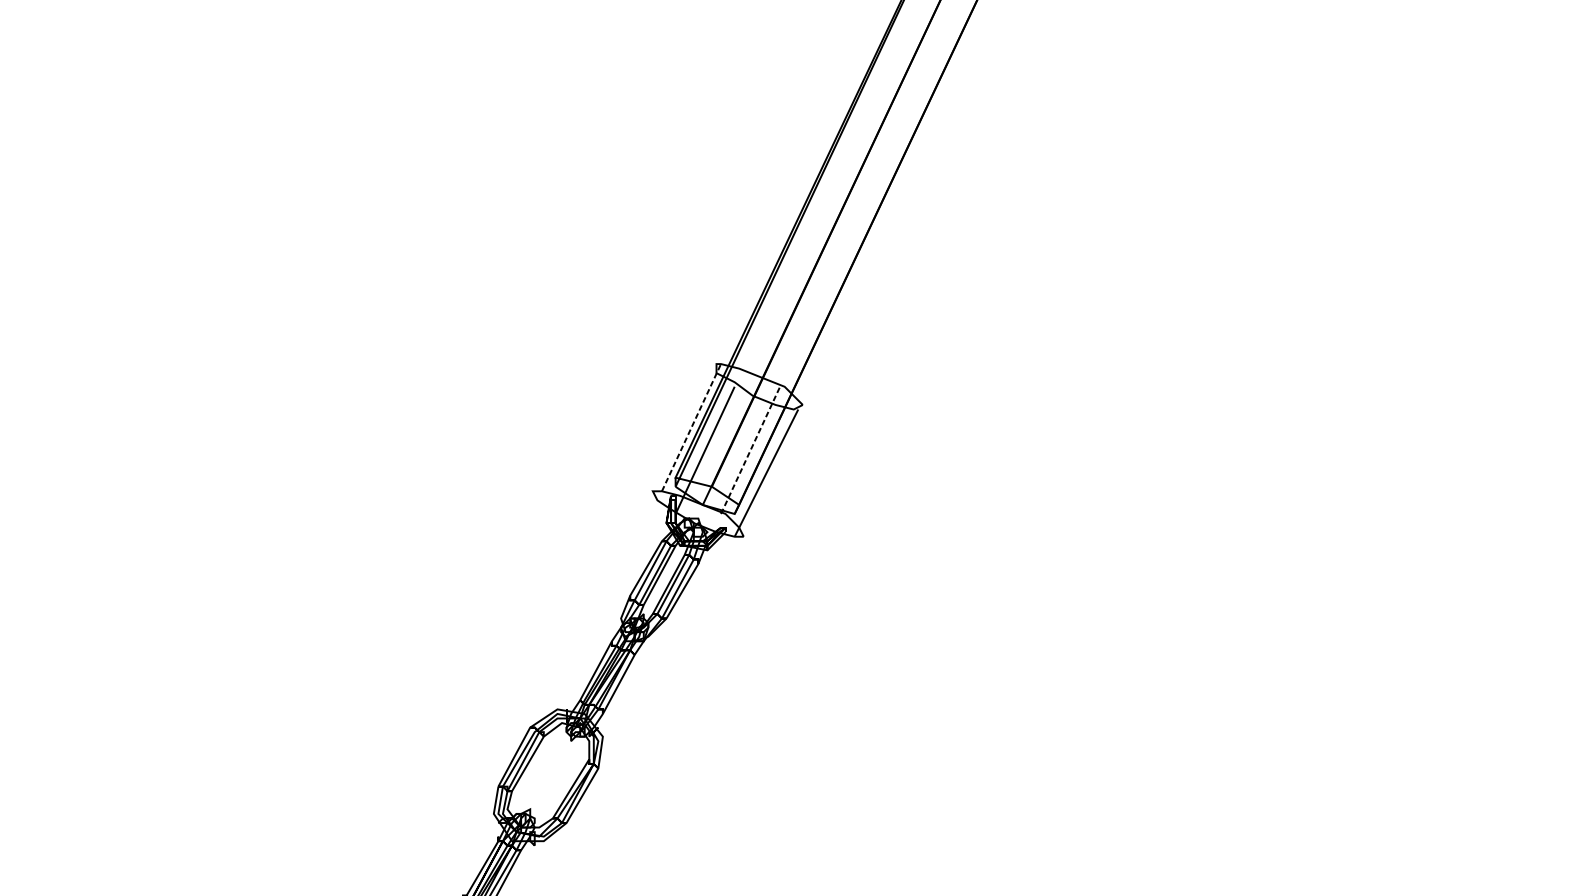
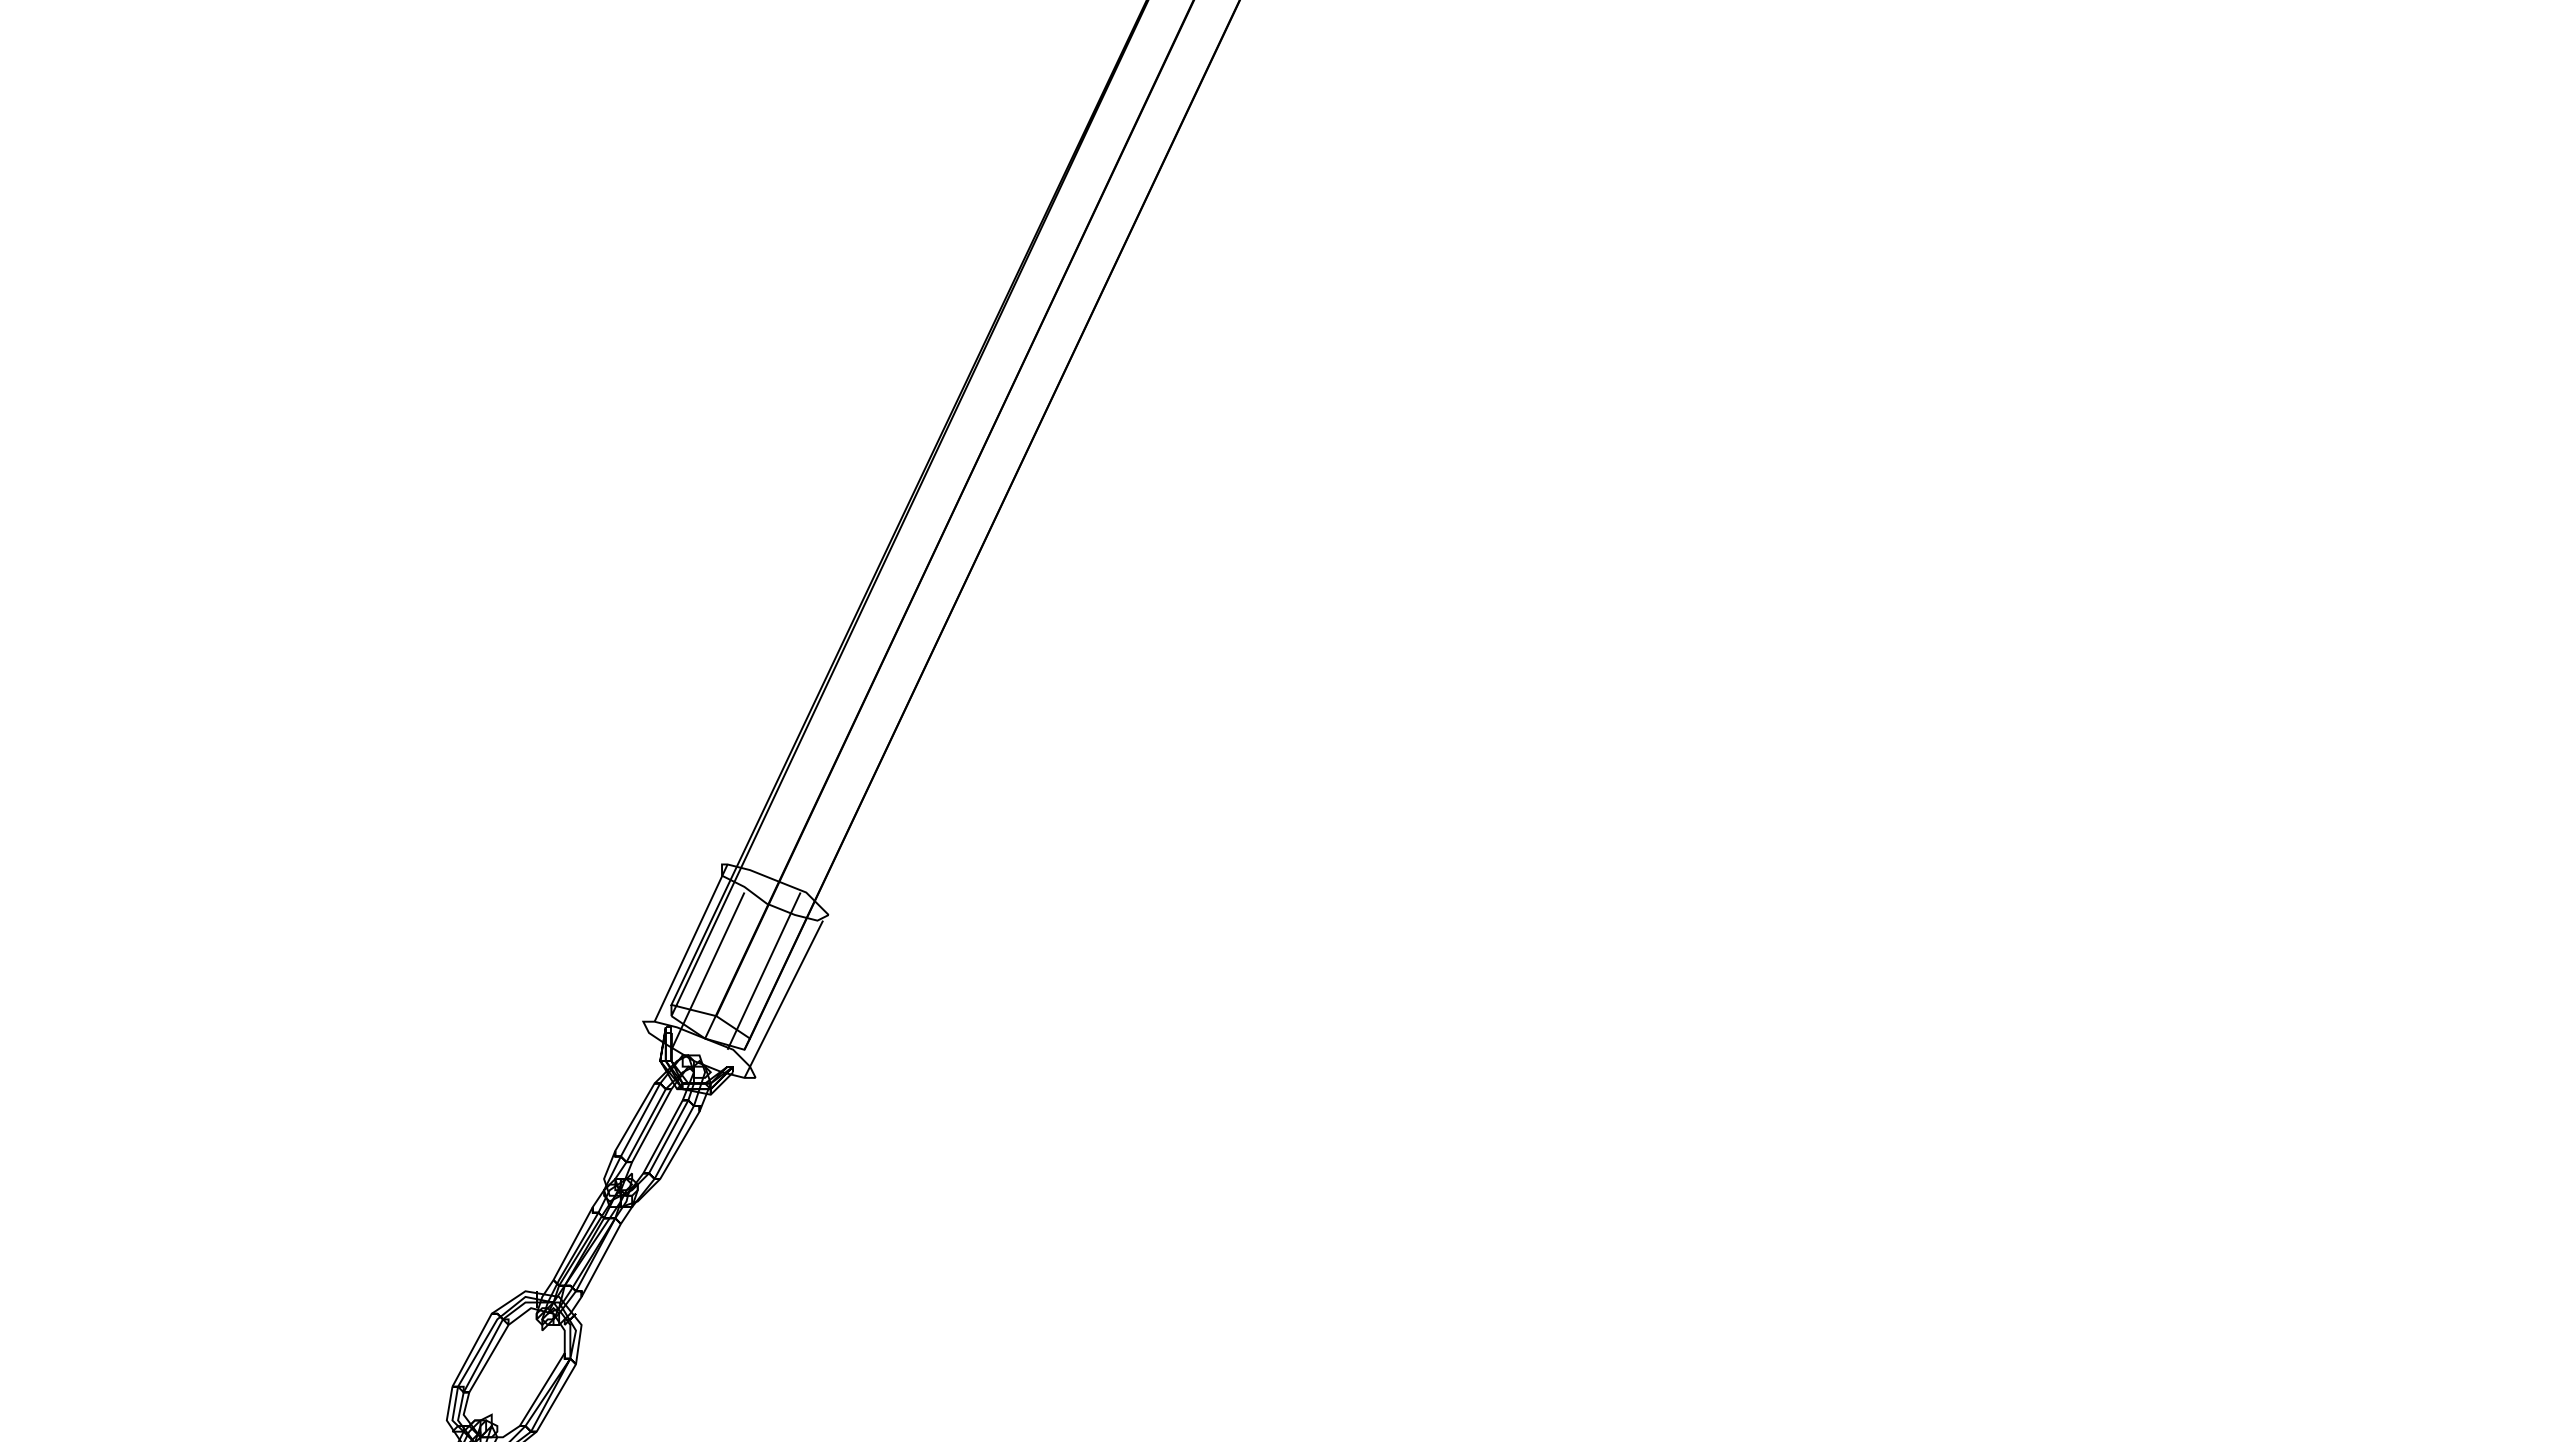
line: (691, 428) -> (691, 943), dashed -> solid
line: (750, 450) -> (764, 971), dashed -> solid

